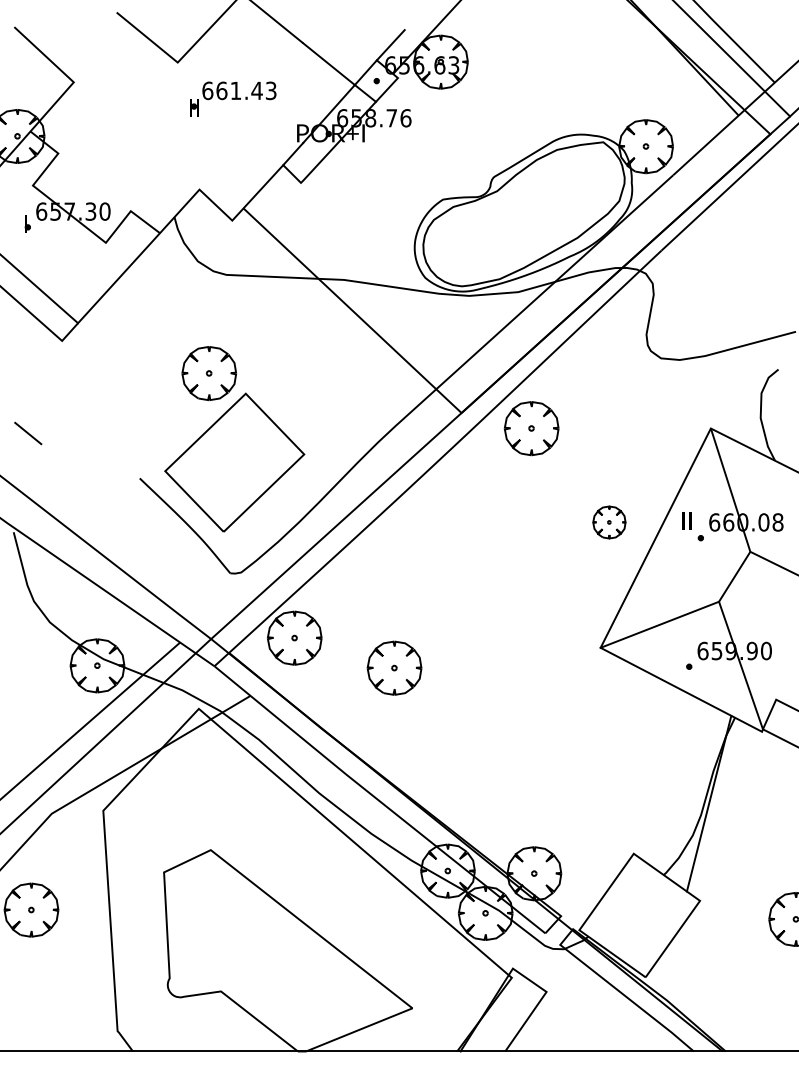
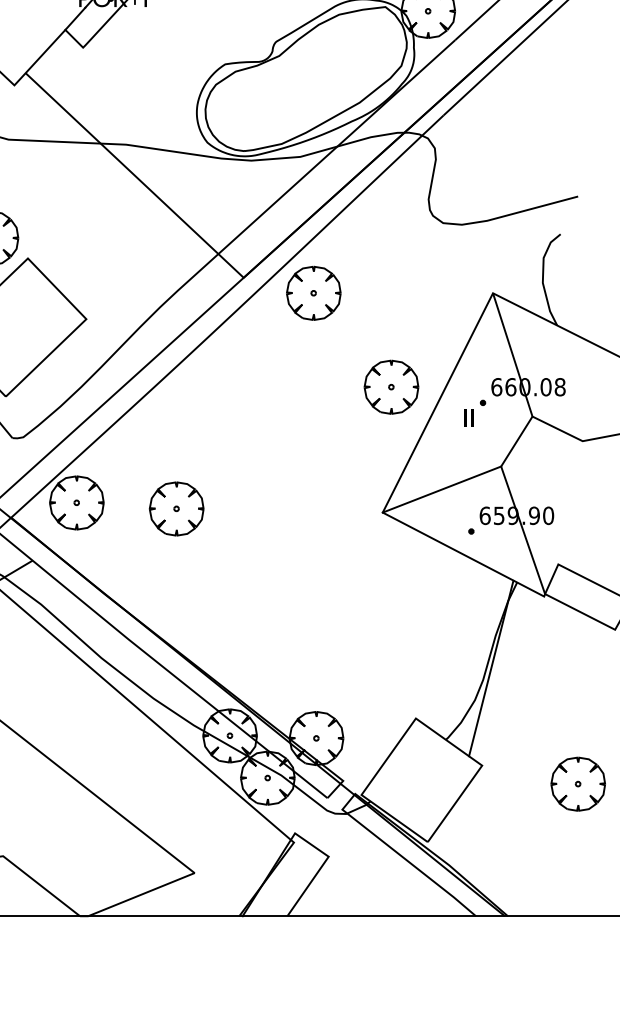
text: (686, 520) -> (468, 417), moved
part: (609, 522) -> (391, 387), size x1.67
part: (394, 667) -> (176, 508), moved

